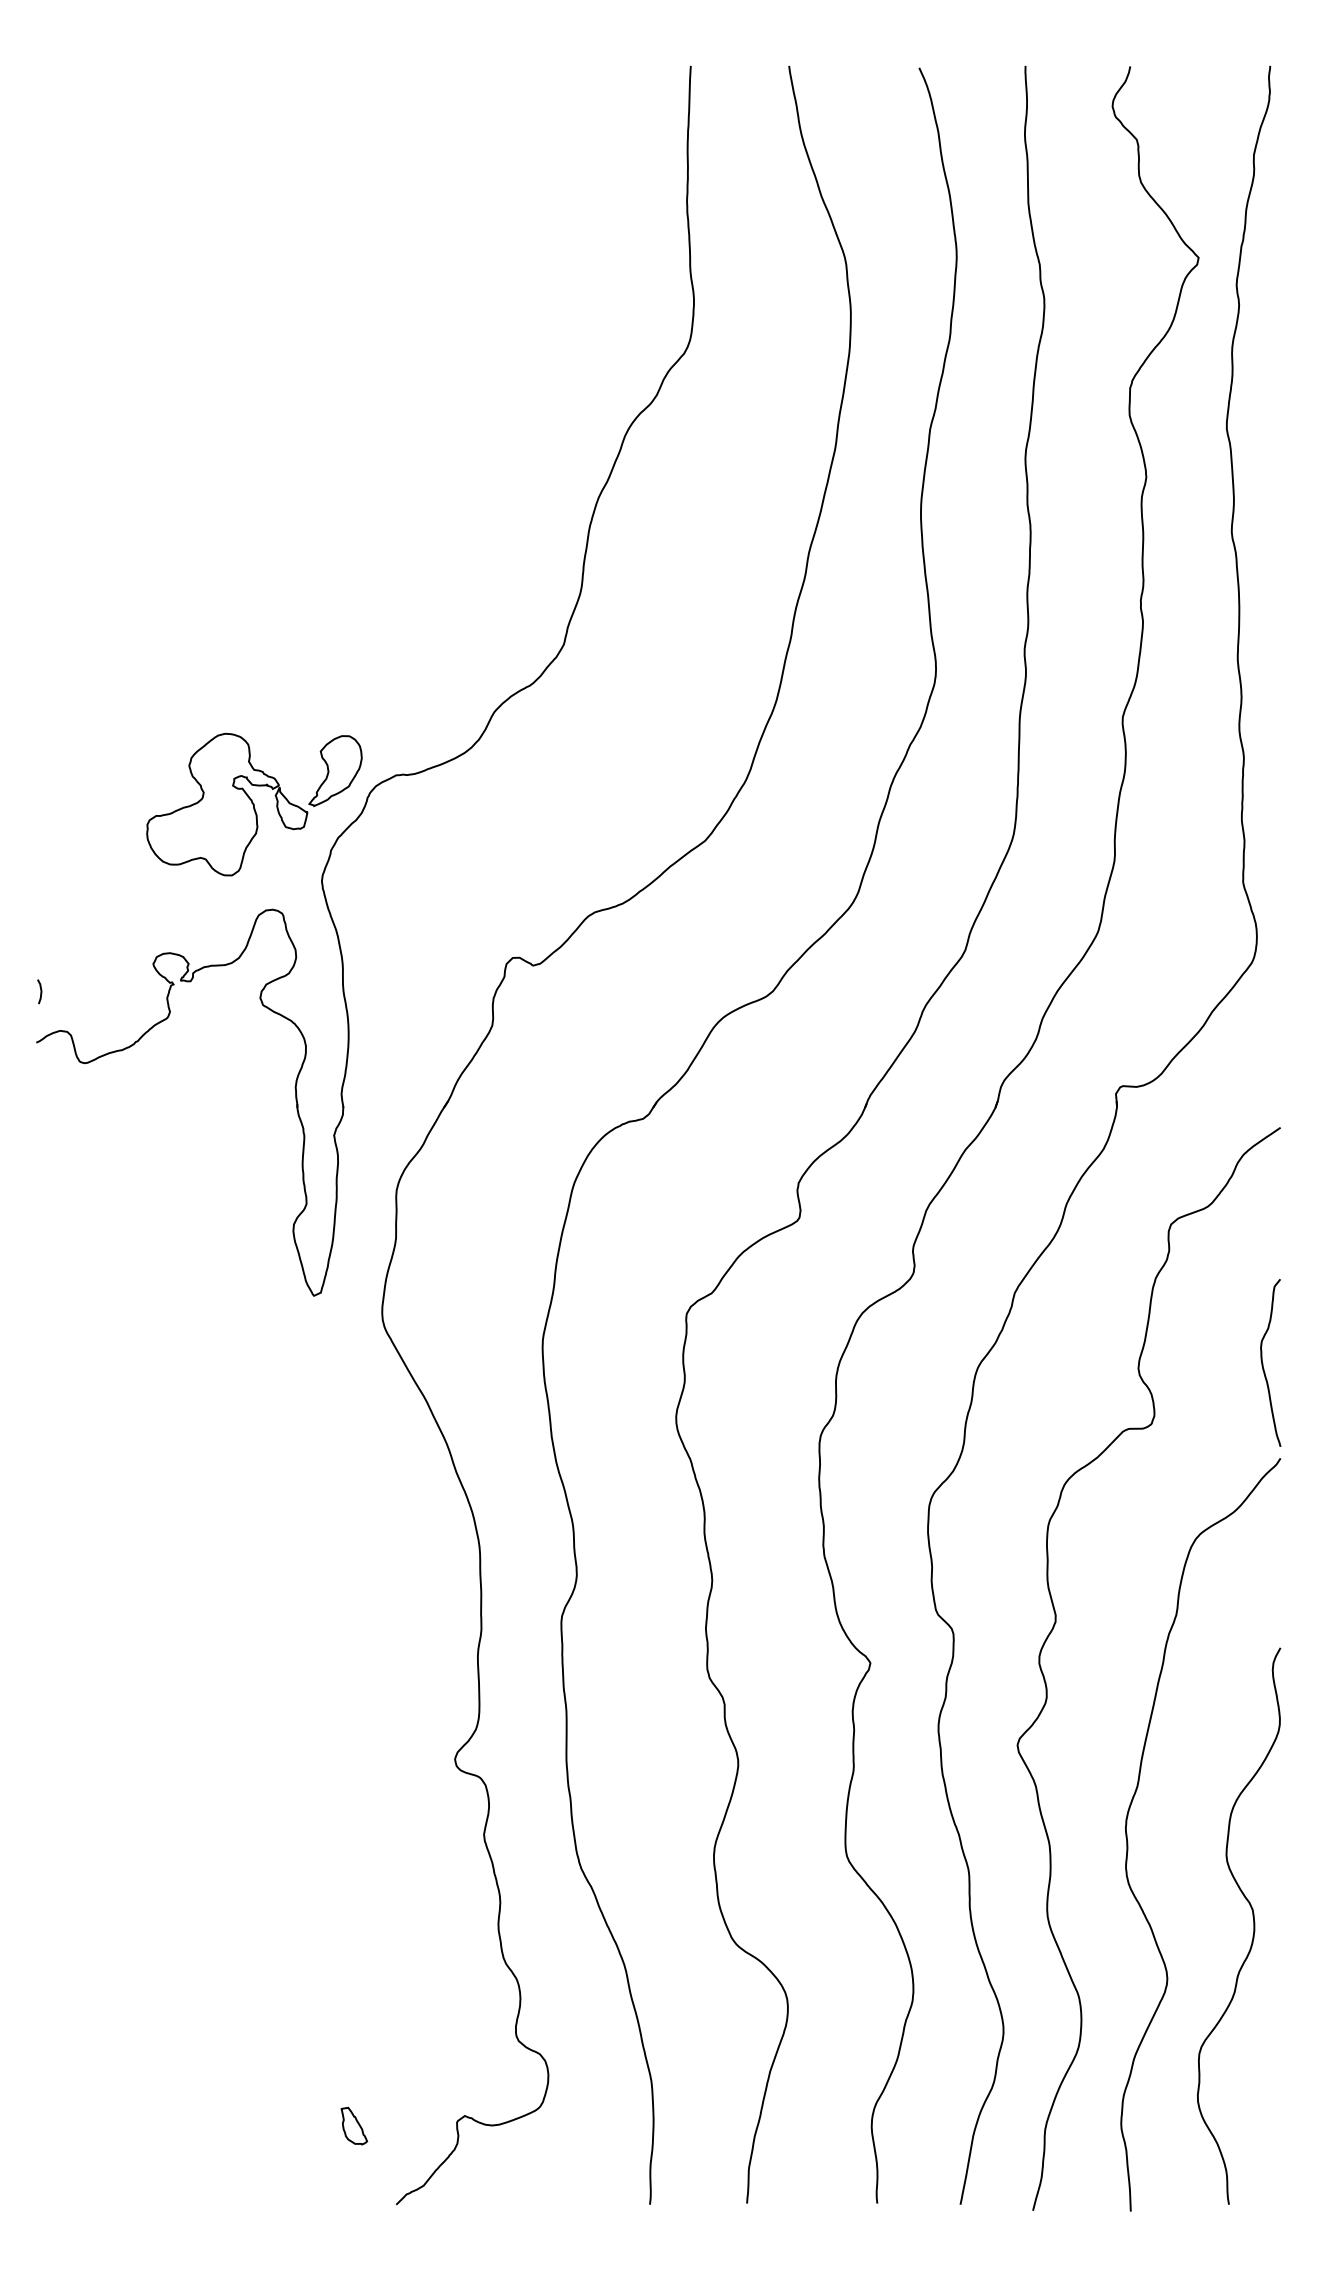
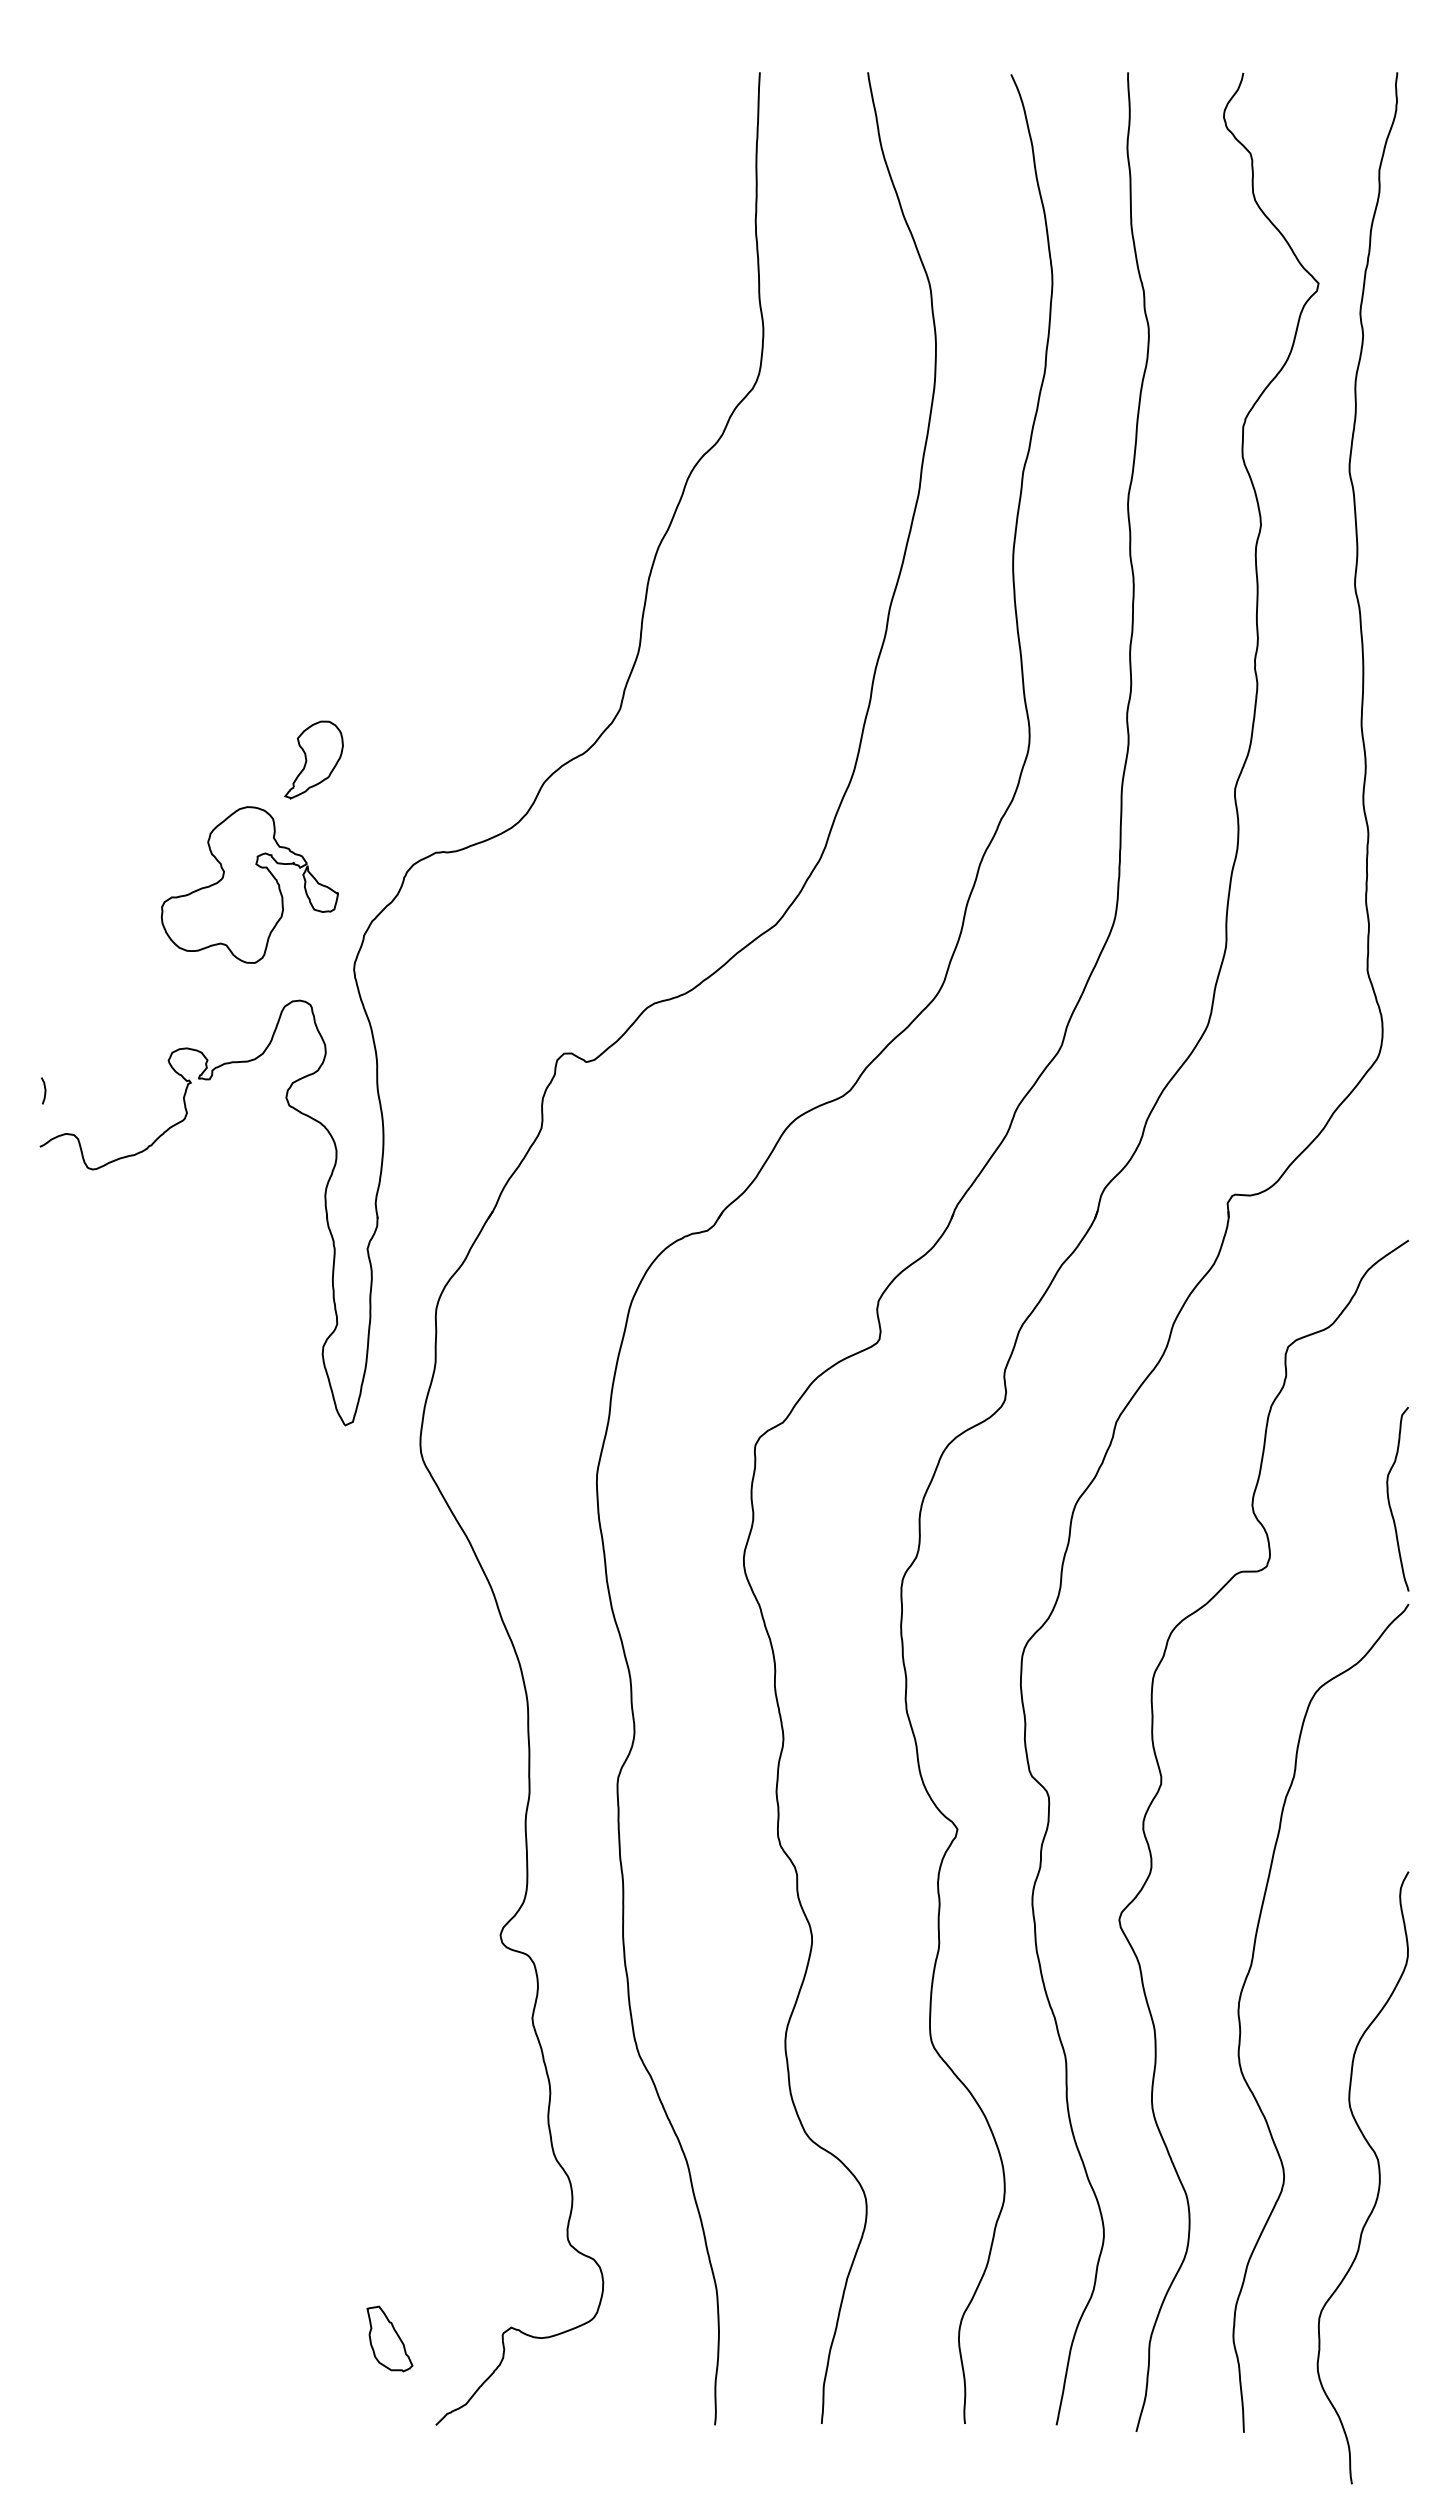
part: (335, 770) -> (313, 759), moved
curve: (1253, 1925) -> (1378, 2177), moved
part: (354, 2125) -> (389, 2338), size x1.6

